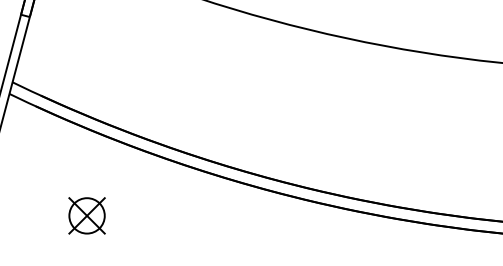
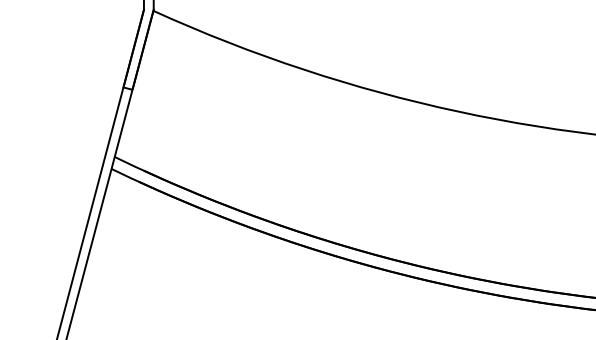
part: (87, 215) -> (191, 294), removed

